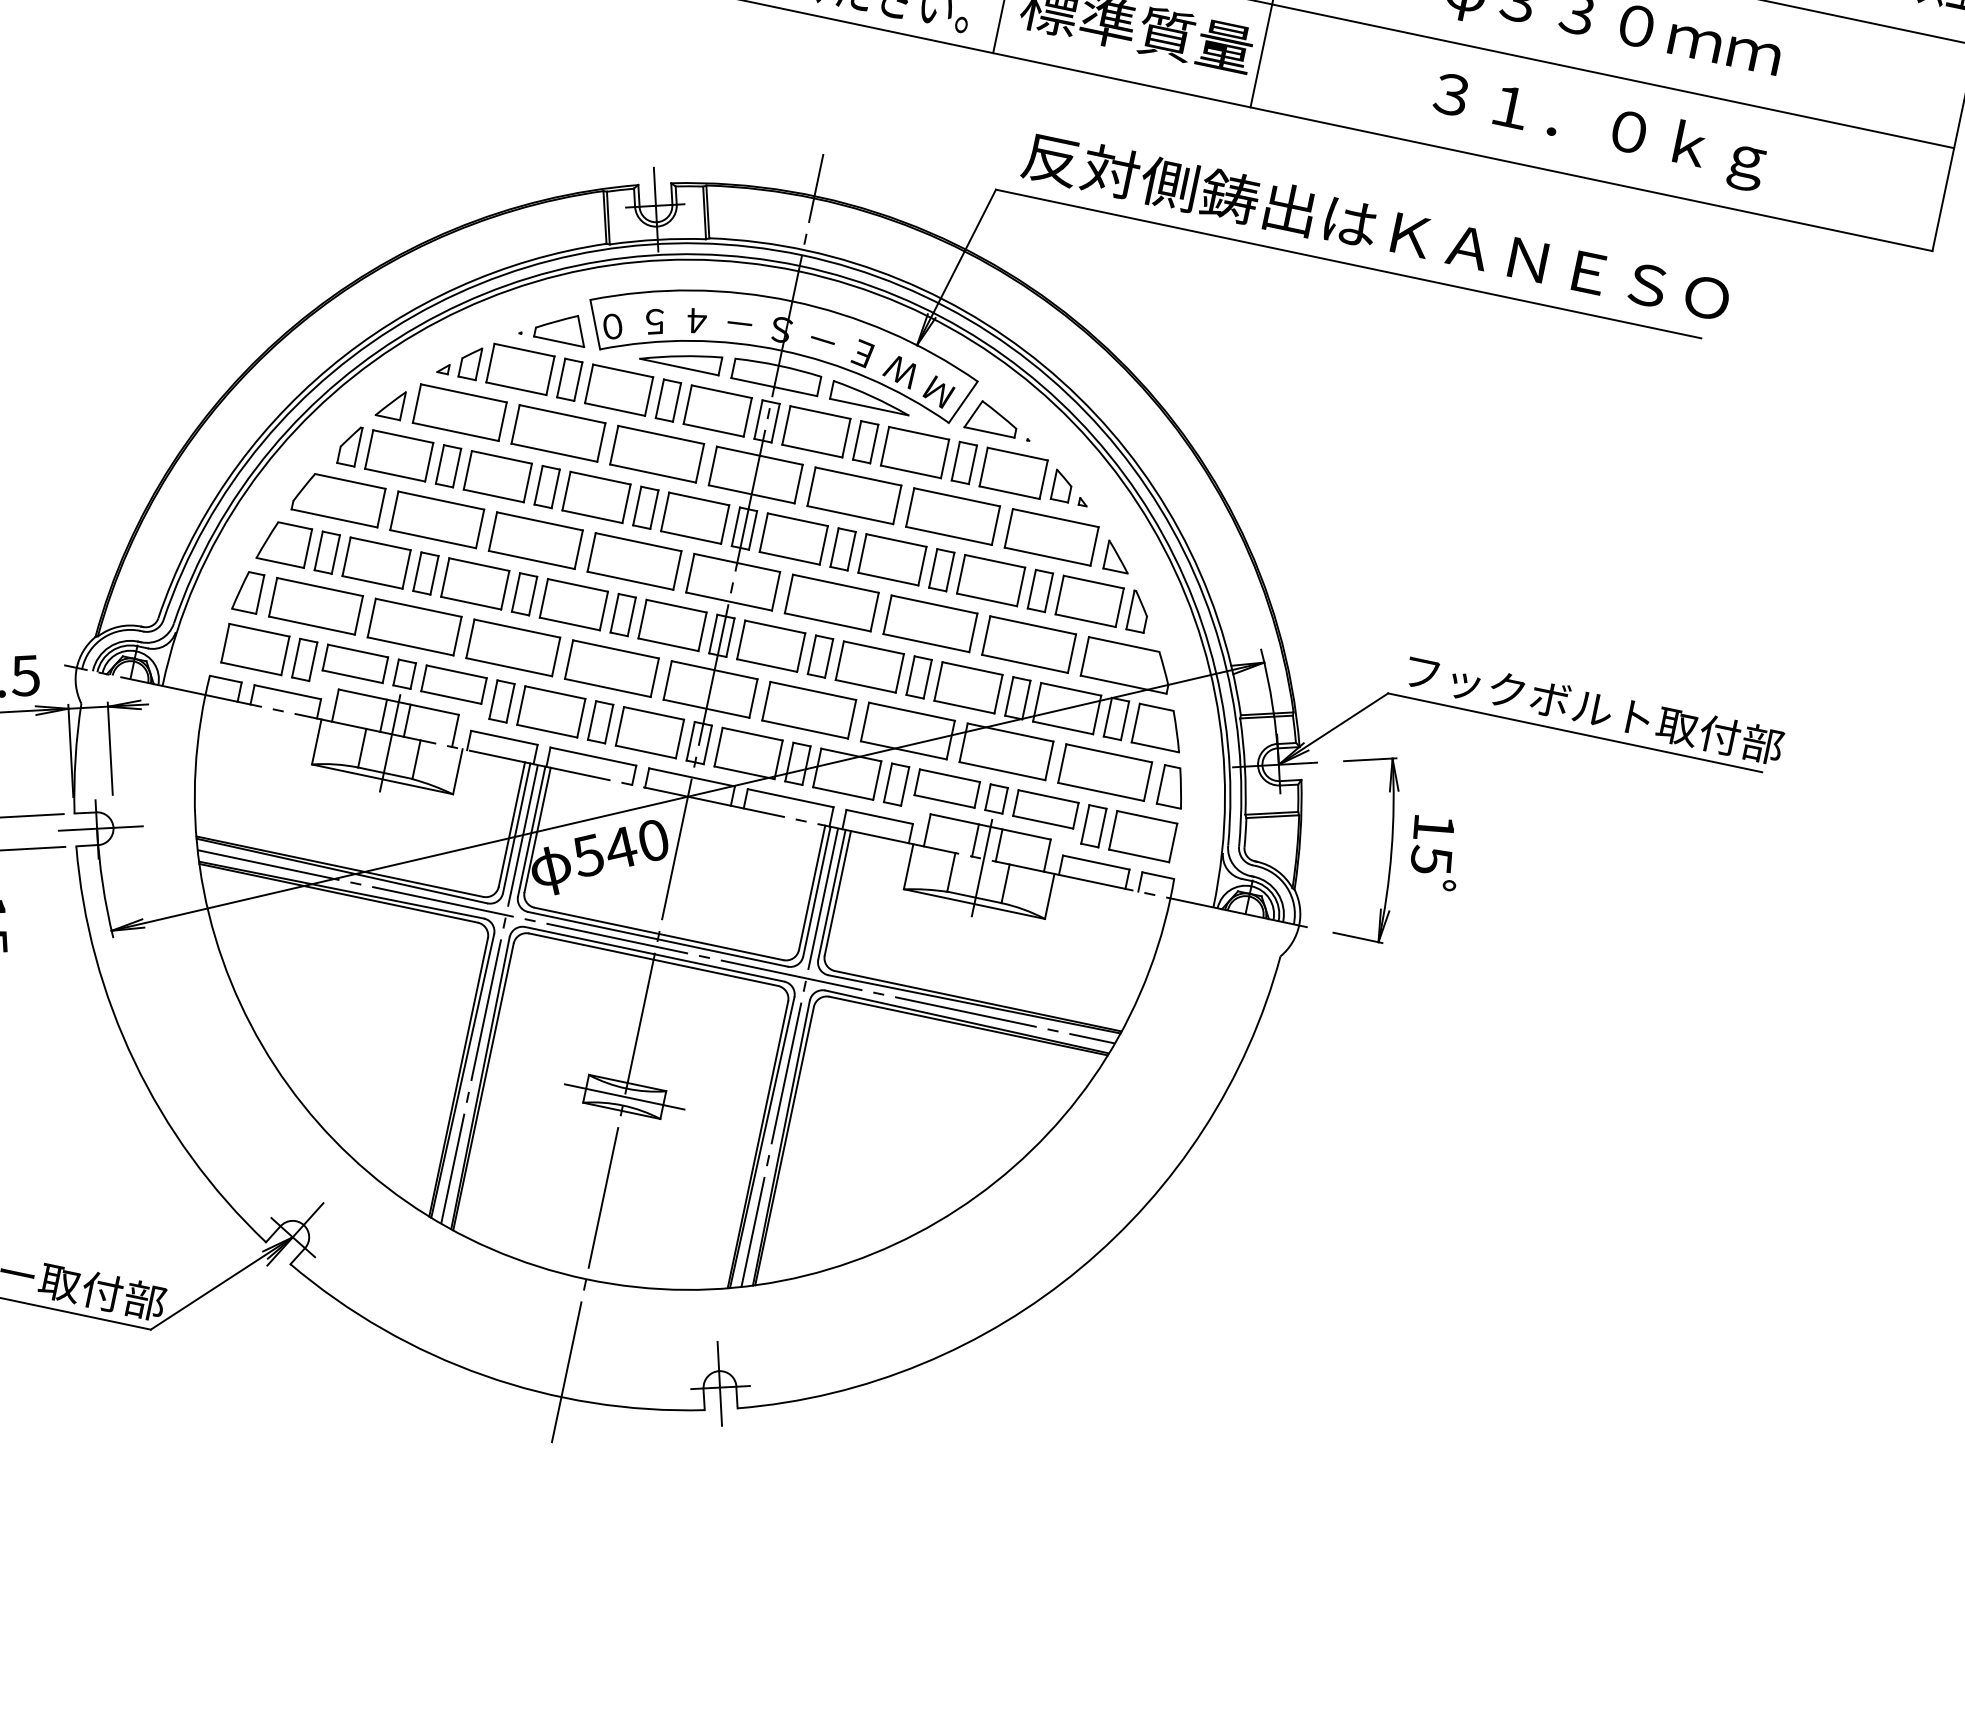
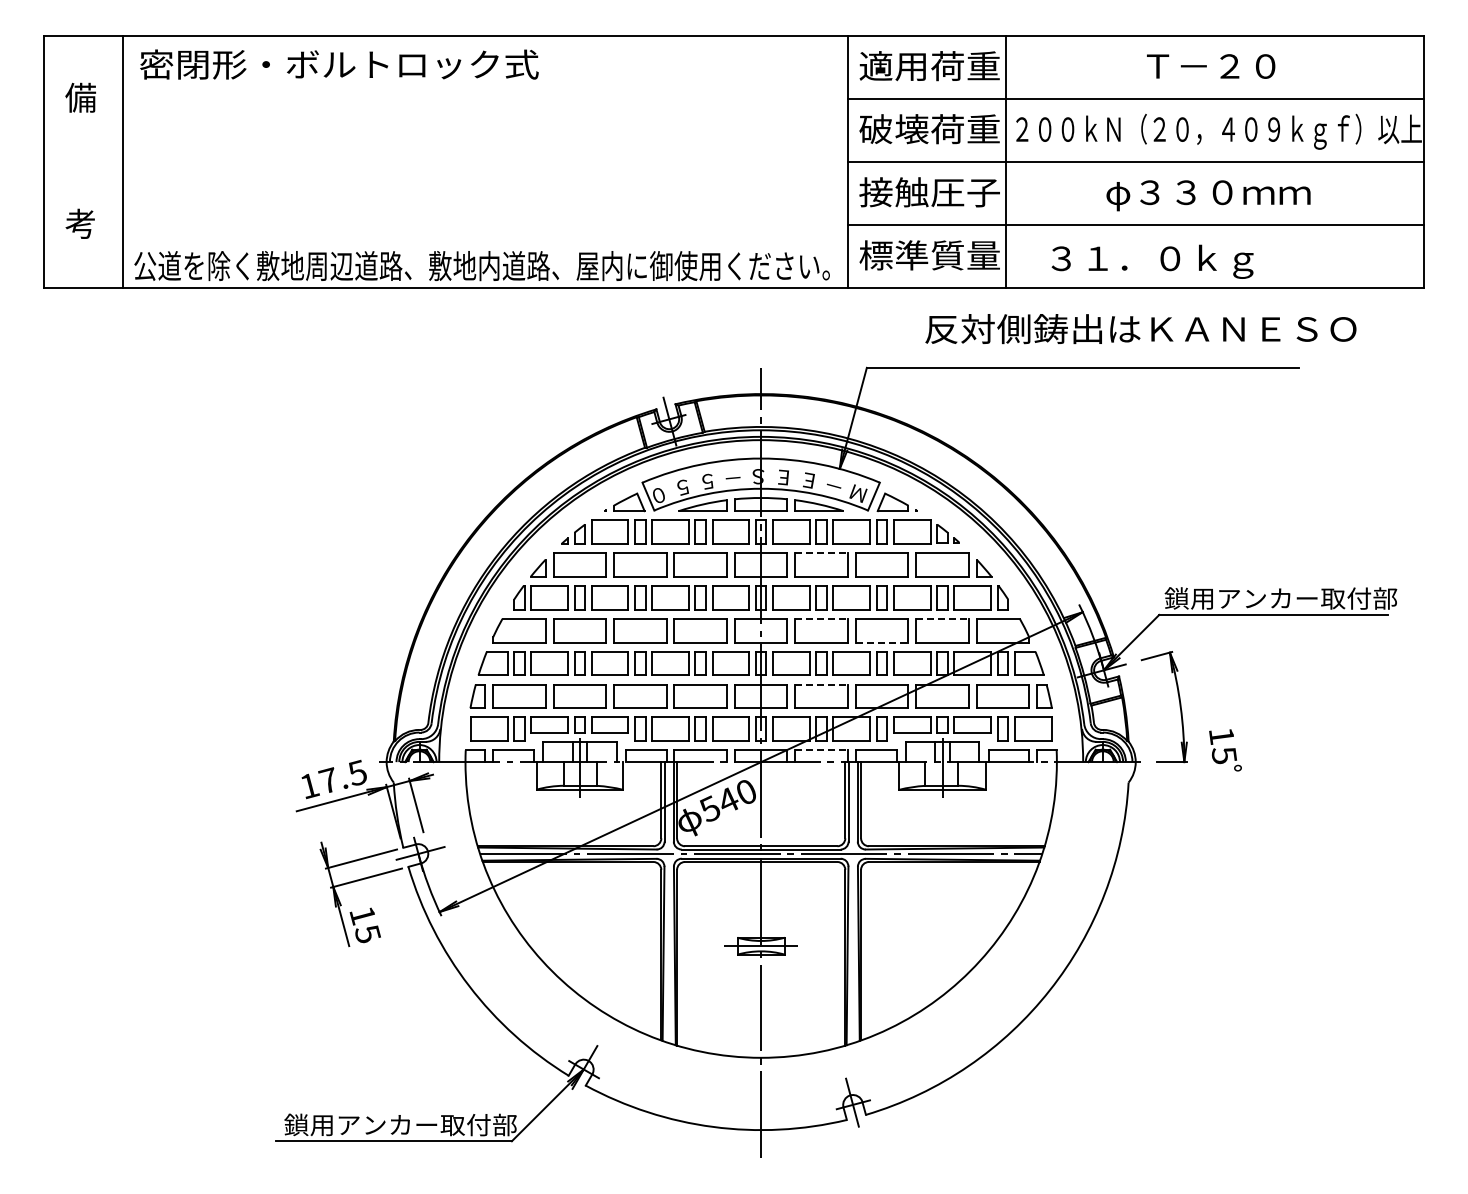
text: (1599, 130) -> (1152, 261), moved
text: (1375, 228) -> (1140, 329), moved
text: (696, 320) -> (707, 481), ４ -> ５
text: (822, 339) -> (783, 477), － -> Ｅ
text: (899, 371) -> (832, 486), Ｗ -> －
line: (859, 477) -> (822, 553), solid -> dashed
line: (837, 583) -> (822, 618), solid -> dashed
line: (1034, 625) -> (943, 618), solid -> dashed
line: (927, 643) -> (882, 642), solid -> dashed
line: (814, 691) -> (822, 684), solid -> dashed
text: (1526, 694) -> (1240, 598), フックボルト取付部 -> 鎖用アンカー取付部
line: (792, 798) -> (822, 750), solid -> dashed
text: (1435, 852) -> (1225, 750), moved
line: (490, 994) -> (669, 902), removed
line: (790, 1057) -> (853, 902), removed

